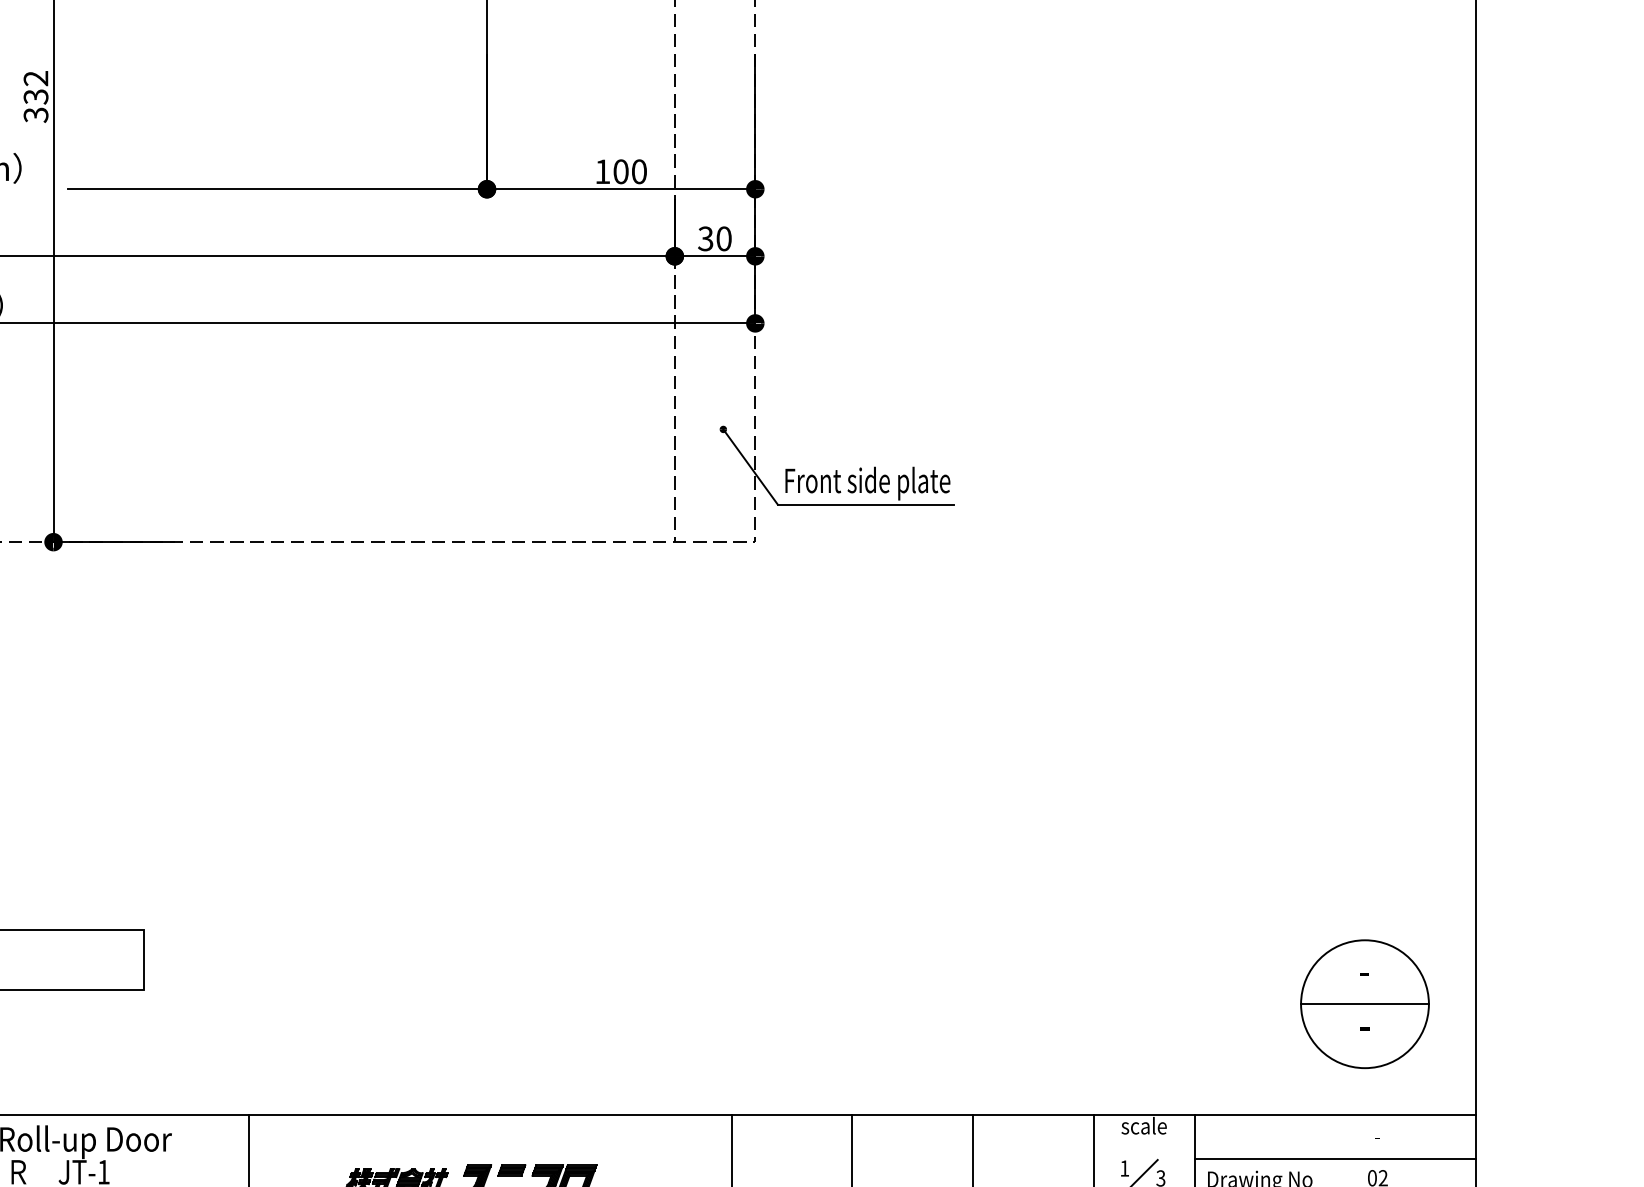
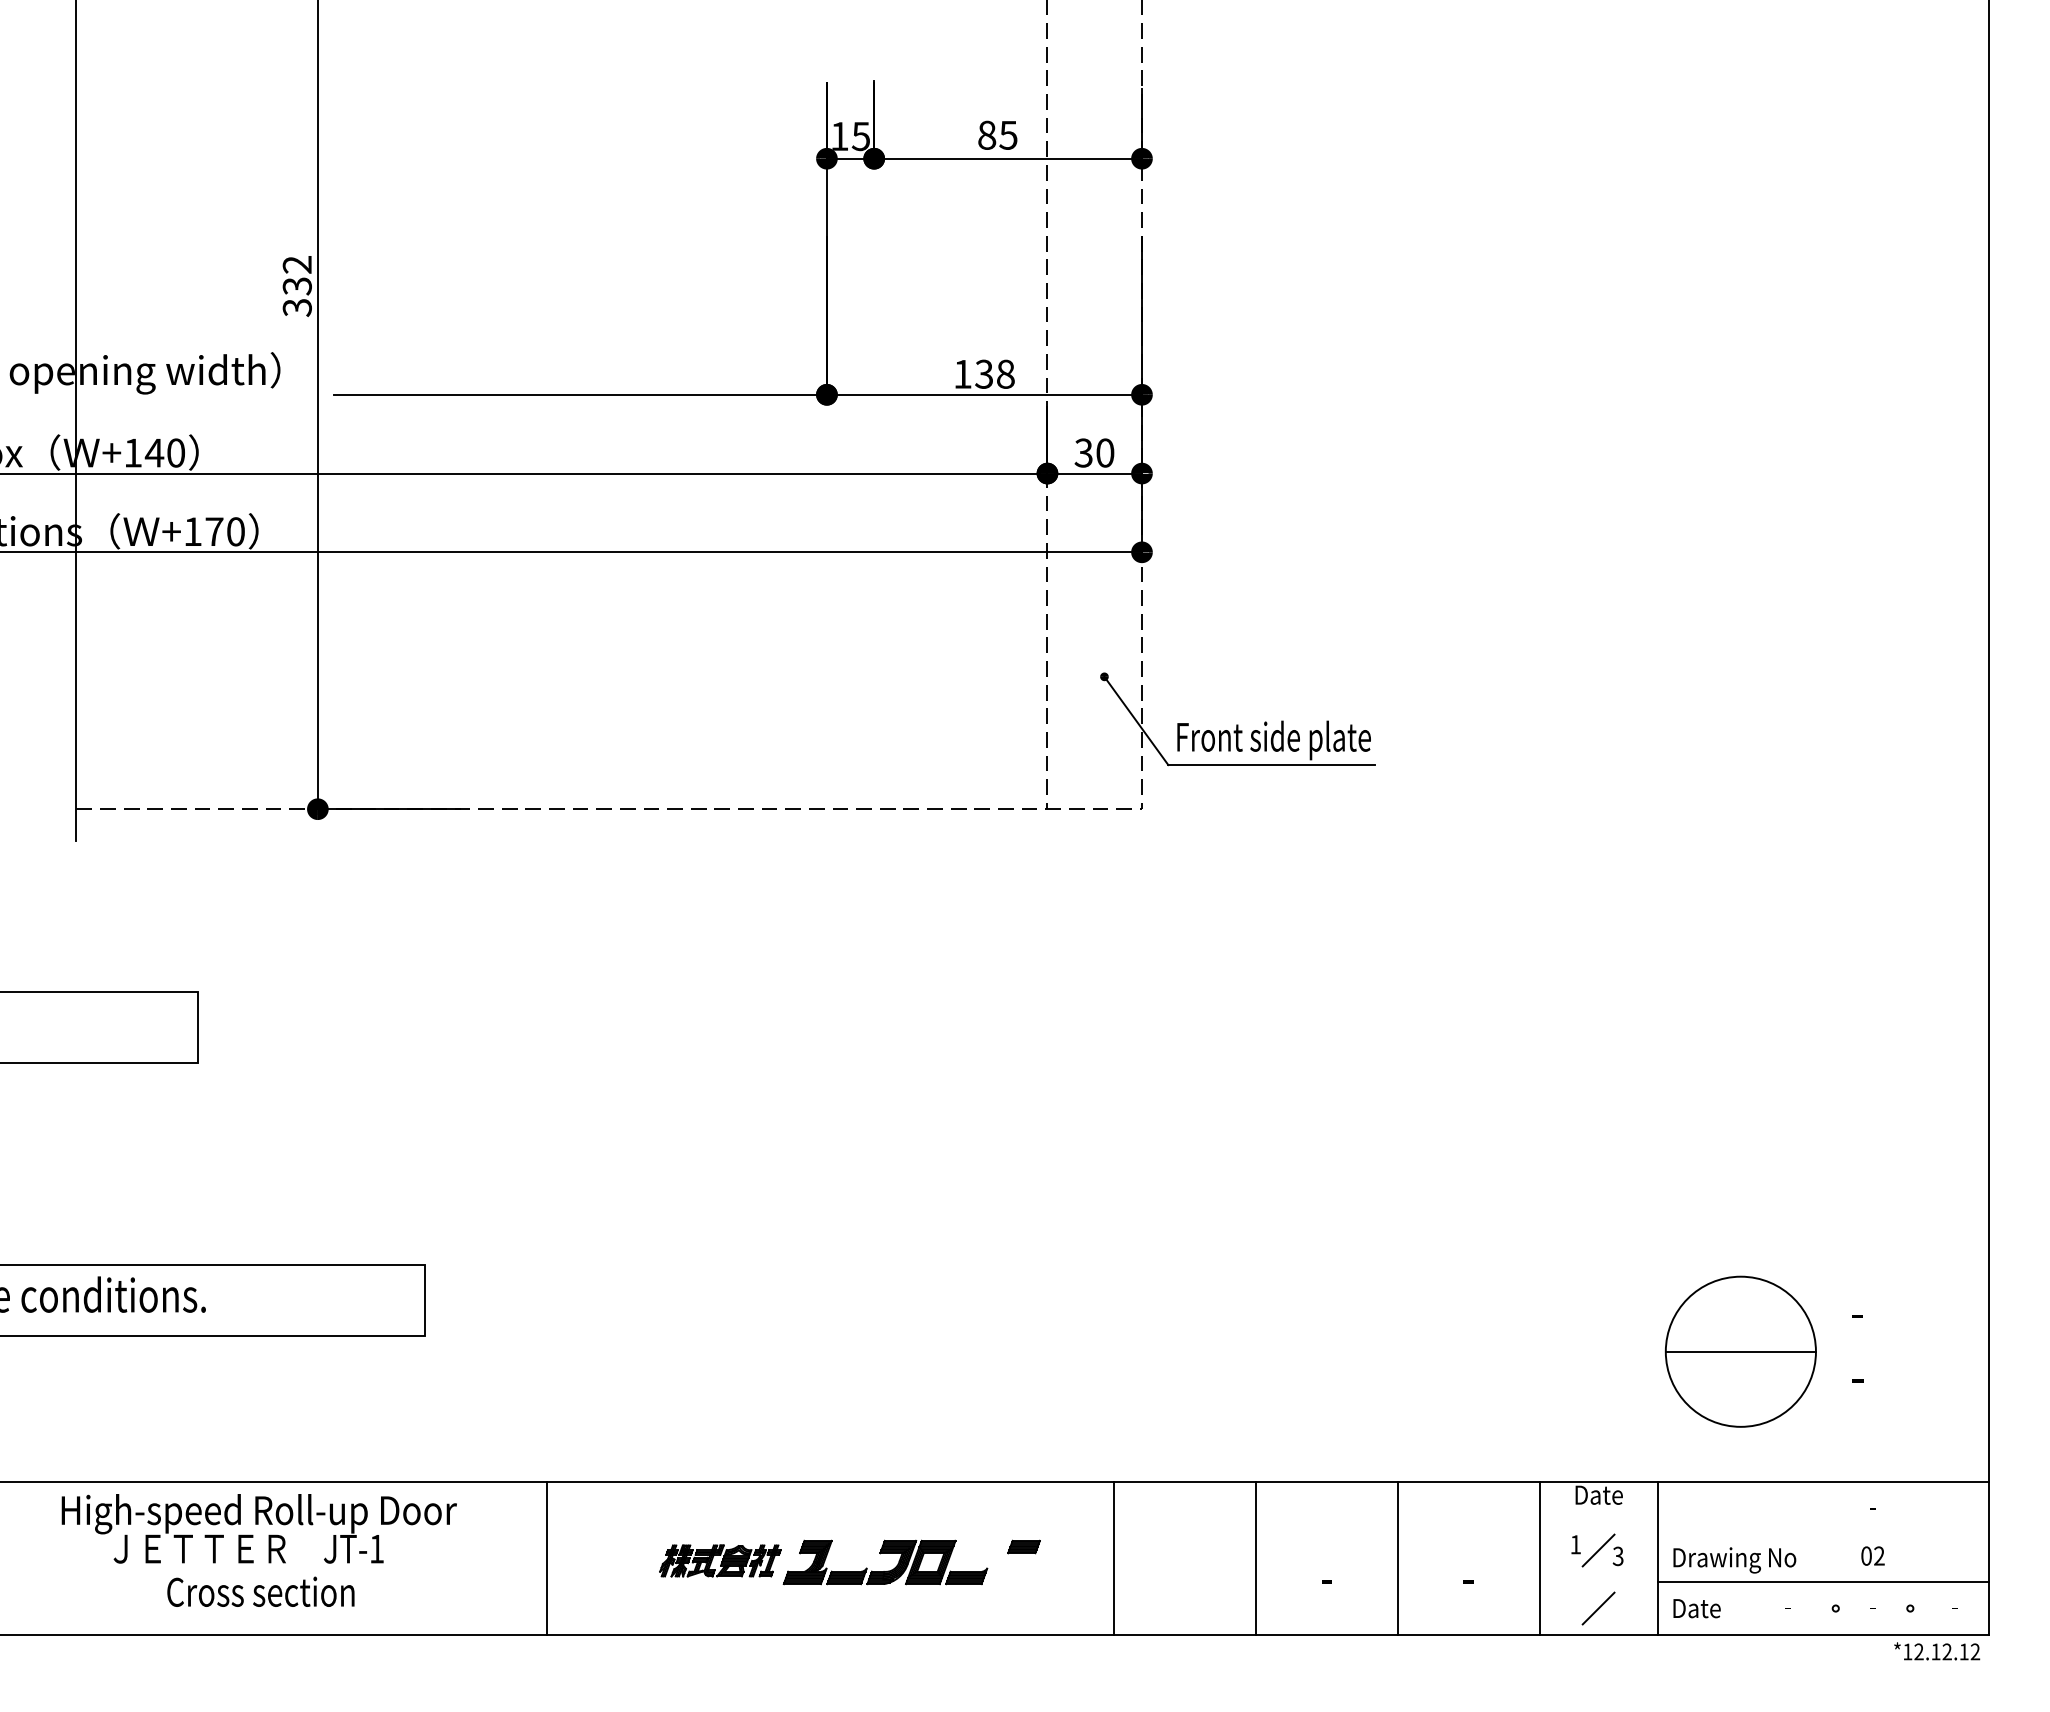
text: (629, 171) -> (994, 373), 100 -> 138
part: (1364, 1003) -> (1740, 1351), moved
text: (1144, 1125) -> (1598, 1494), scale -> Date
line: (1334, 1158) -> (1822, 1533), removed
part: (511, 1170) -> (1023, 1546), moved

